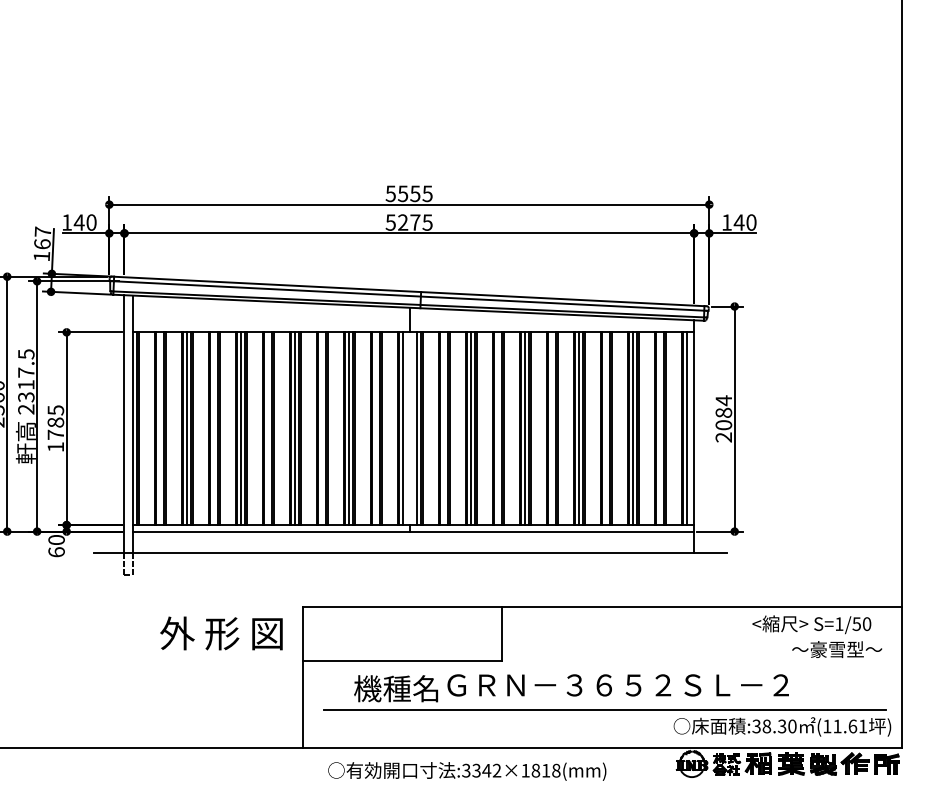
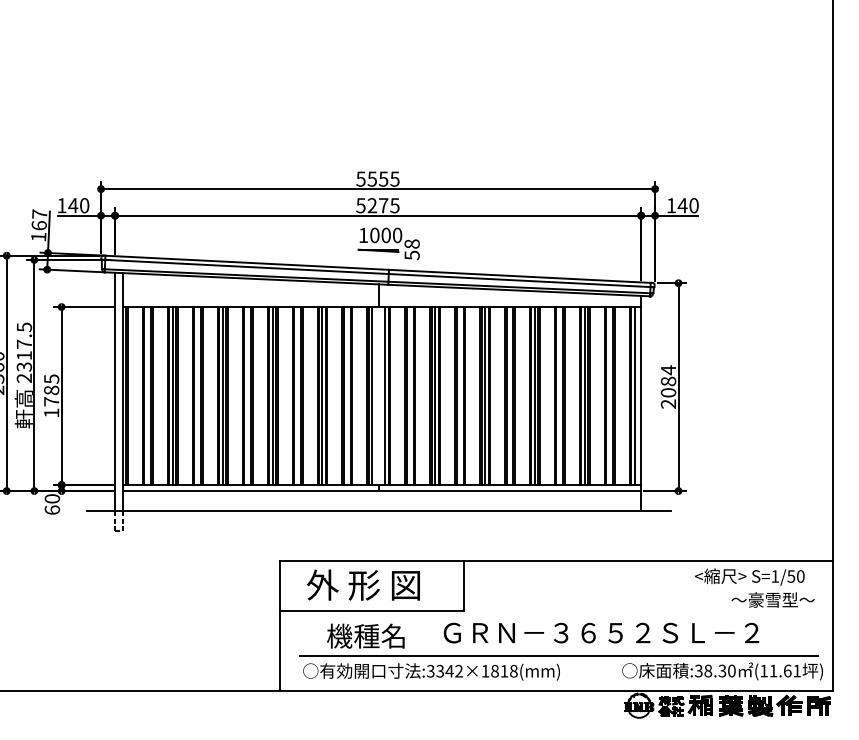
part: (420, 263) -> (388, 243), added
text: (221, 633) -> (363, 585), moved
text: (617, 685) -> (600, 633), moved
text: (467, 771) -> (431, 671), moved

